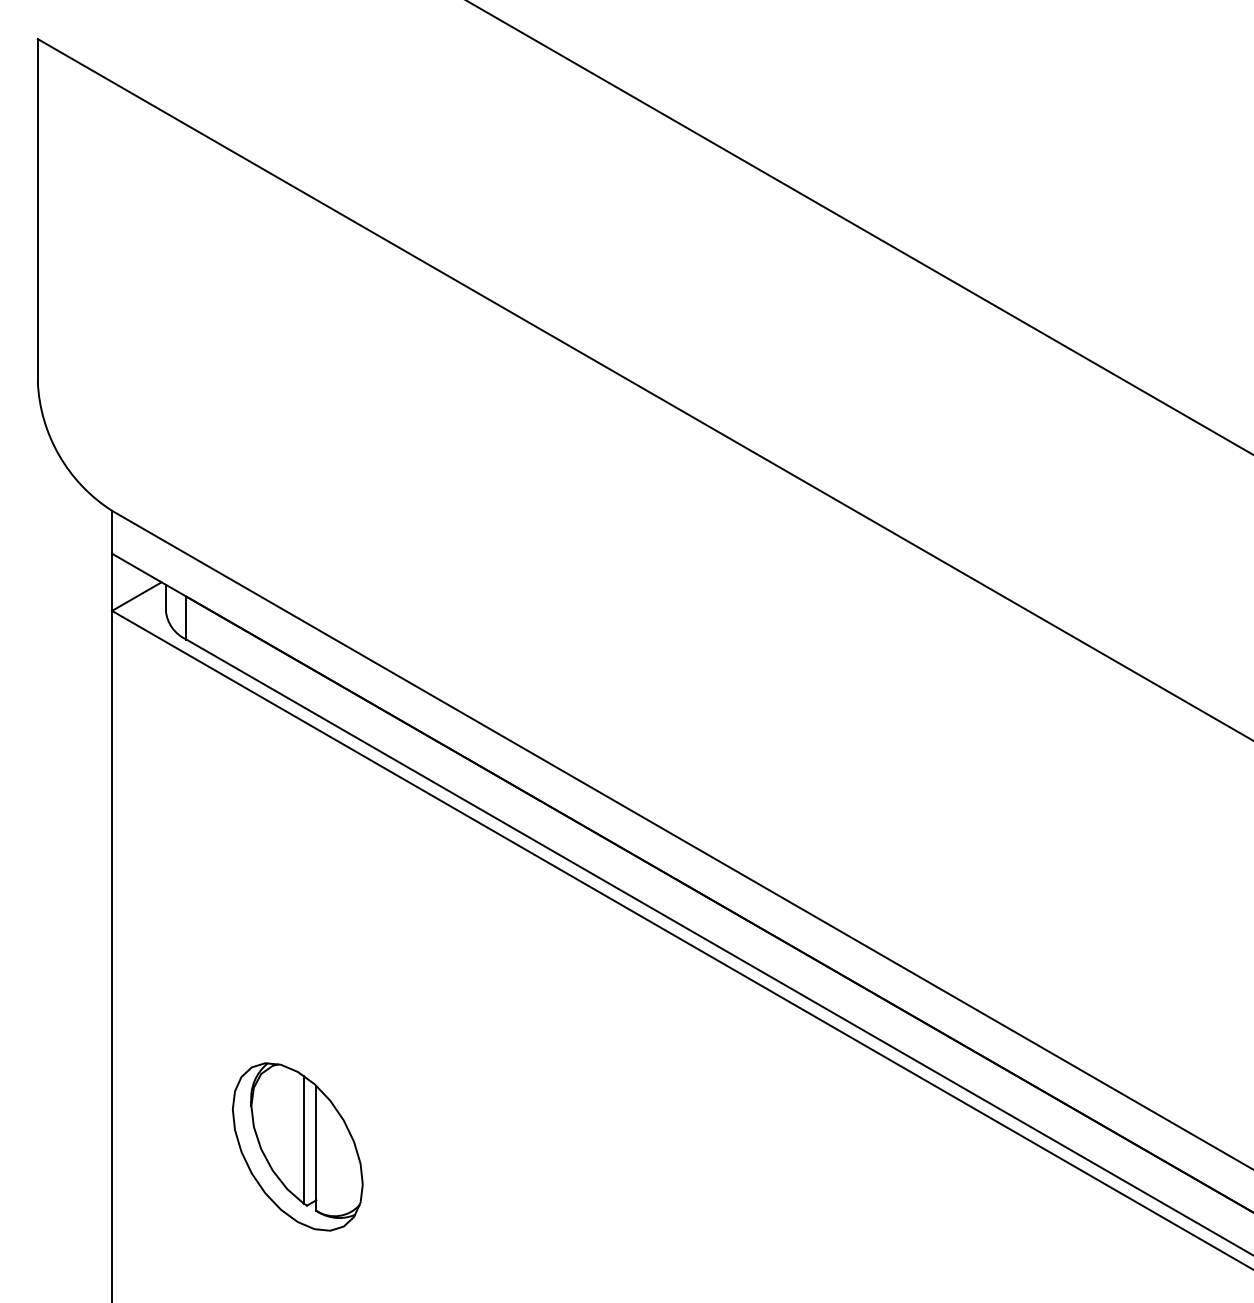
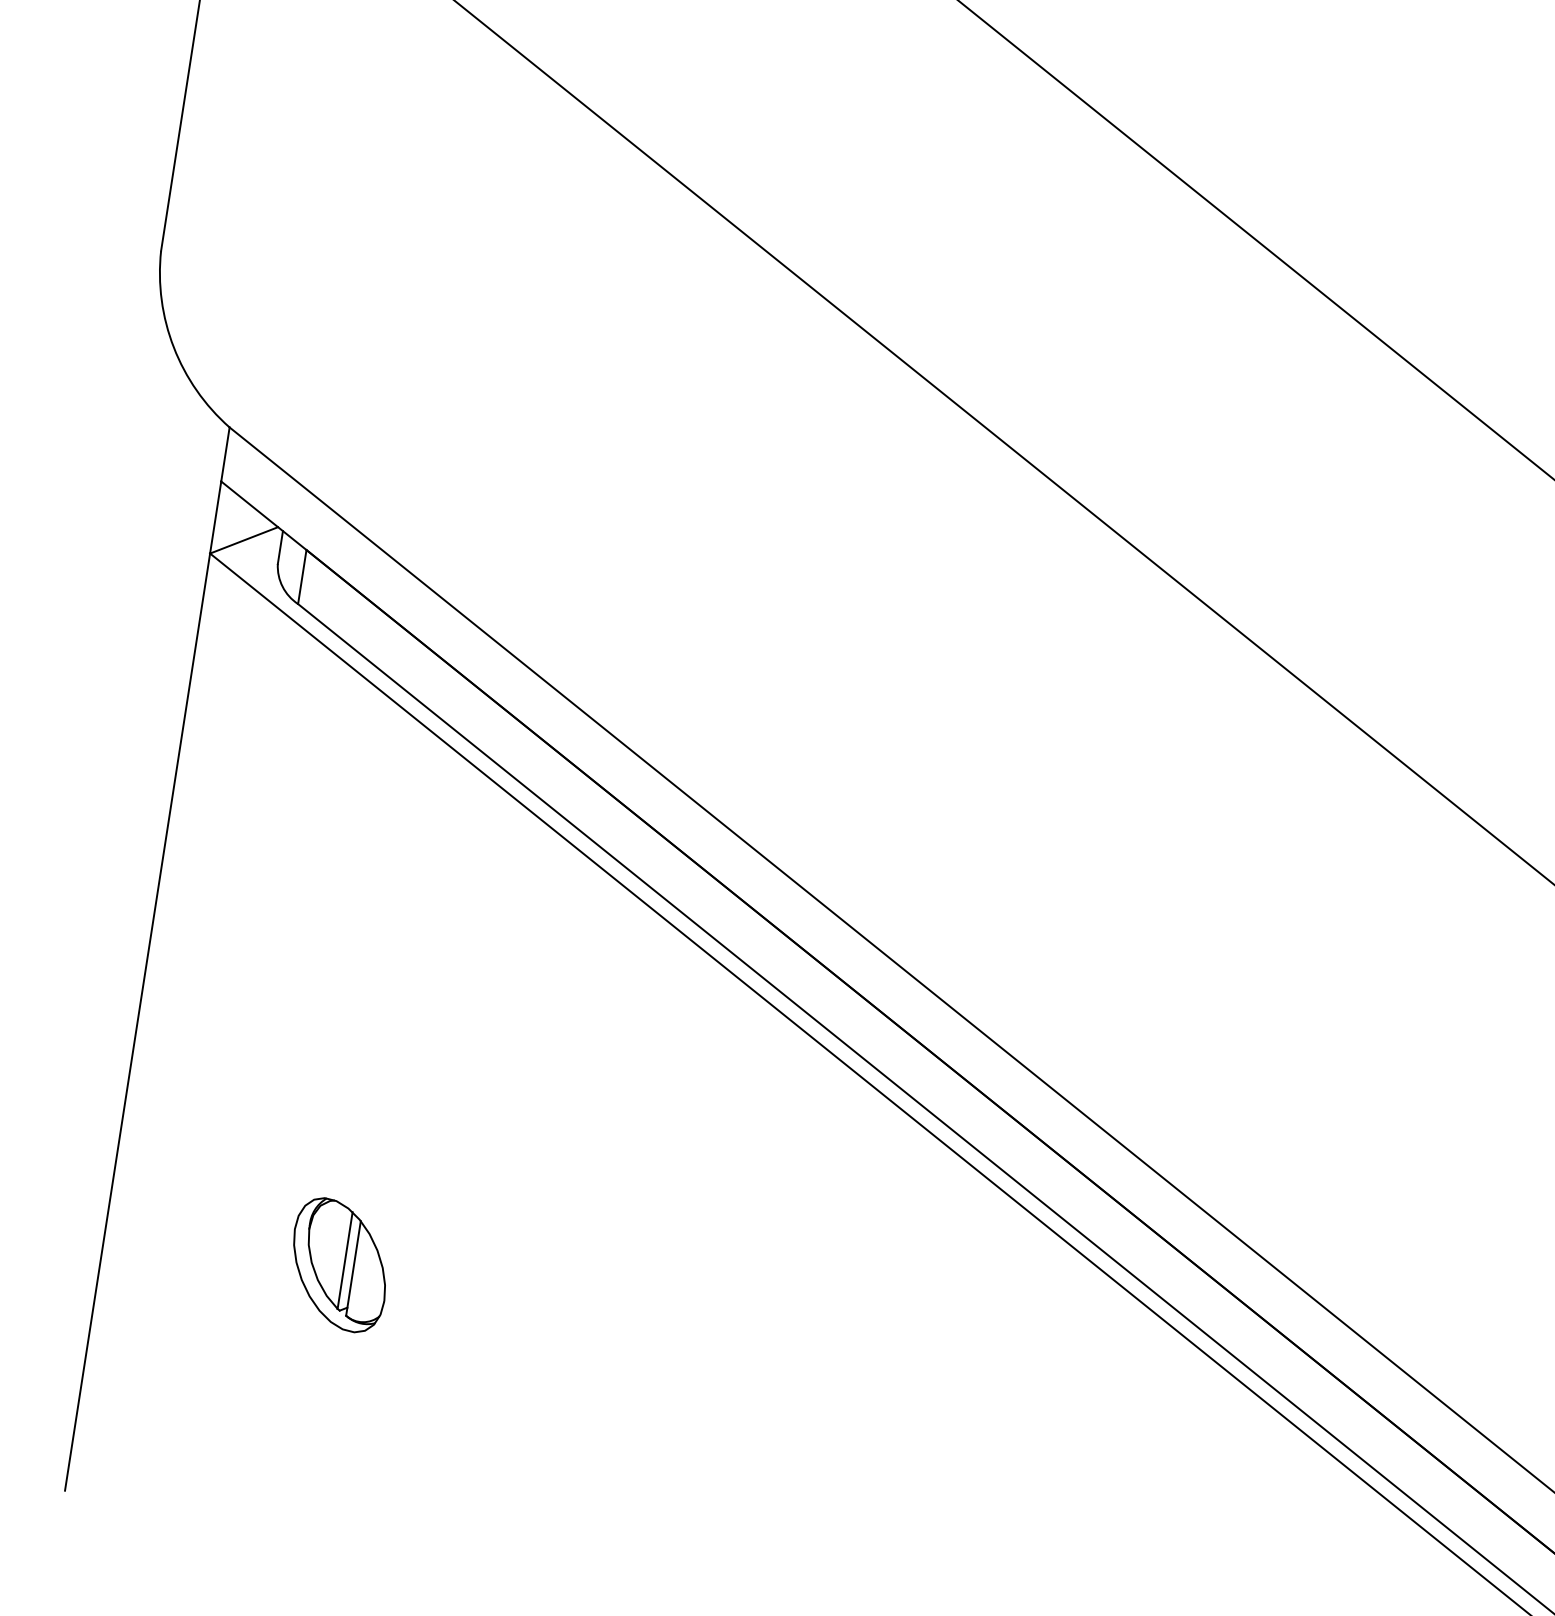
part: (297, 1146) -> (339, 1264), size x0.6

